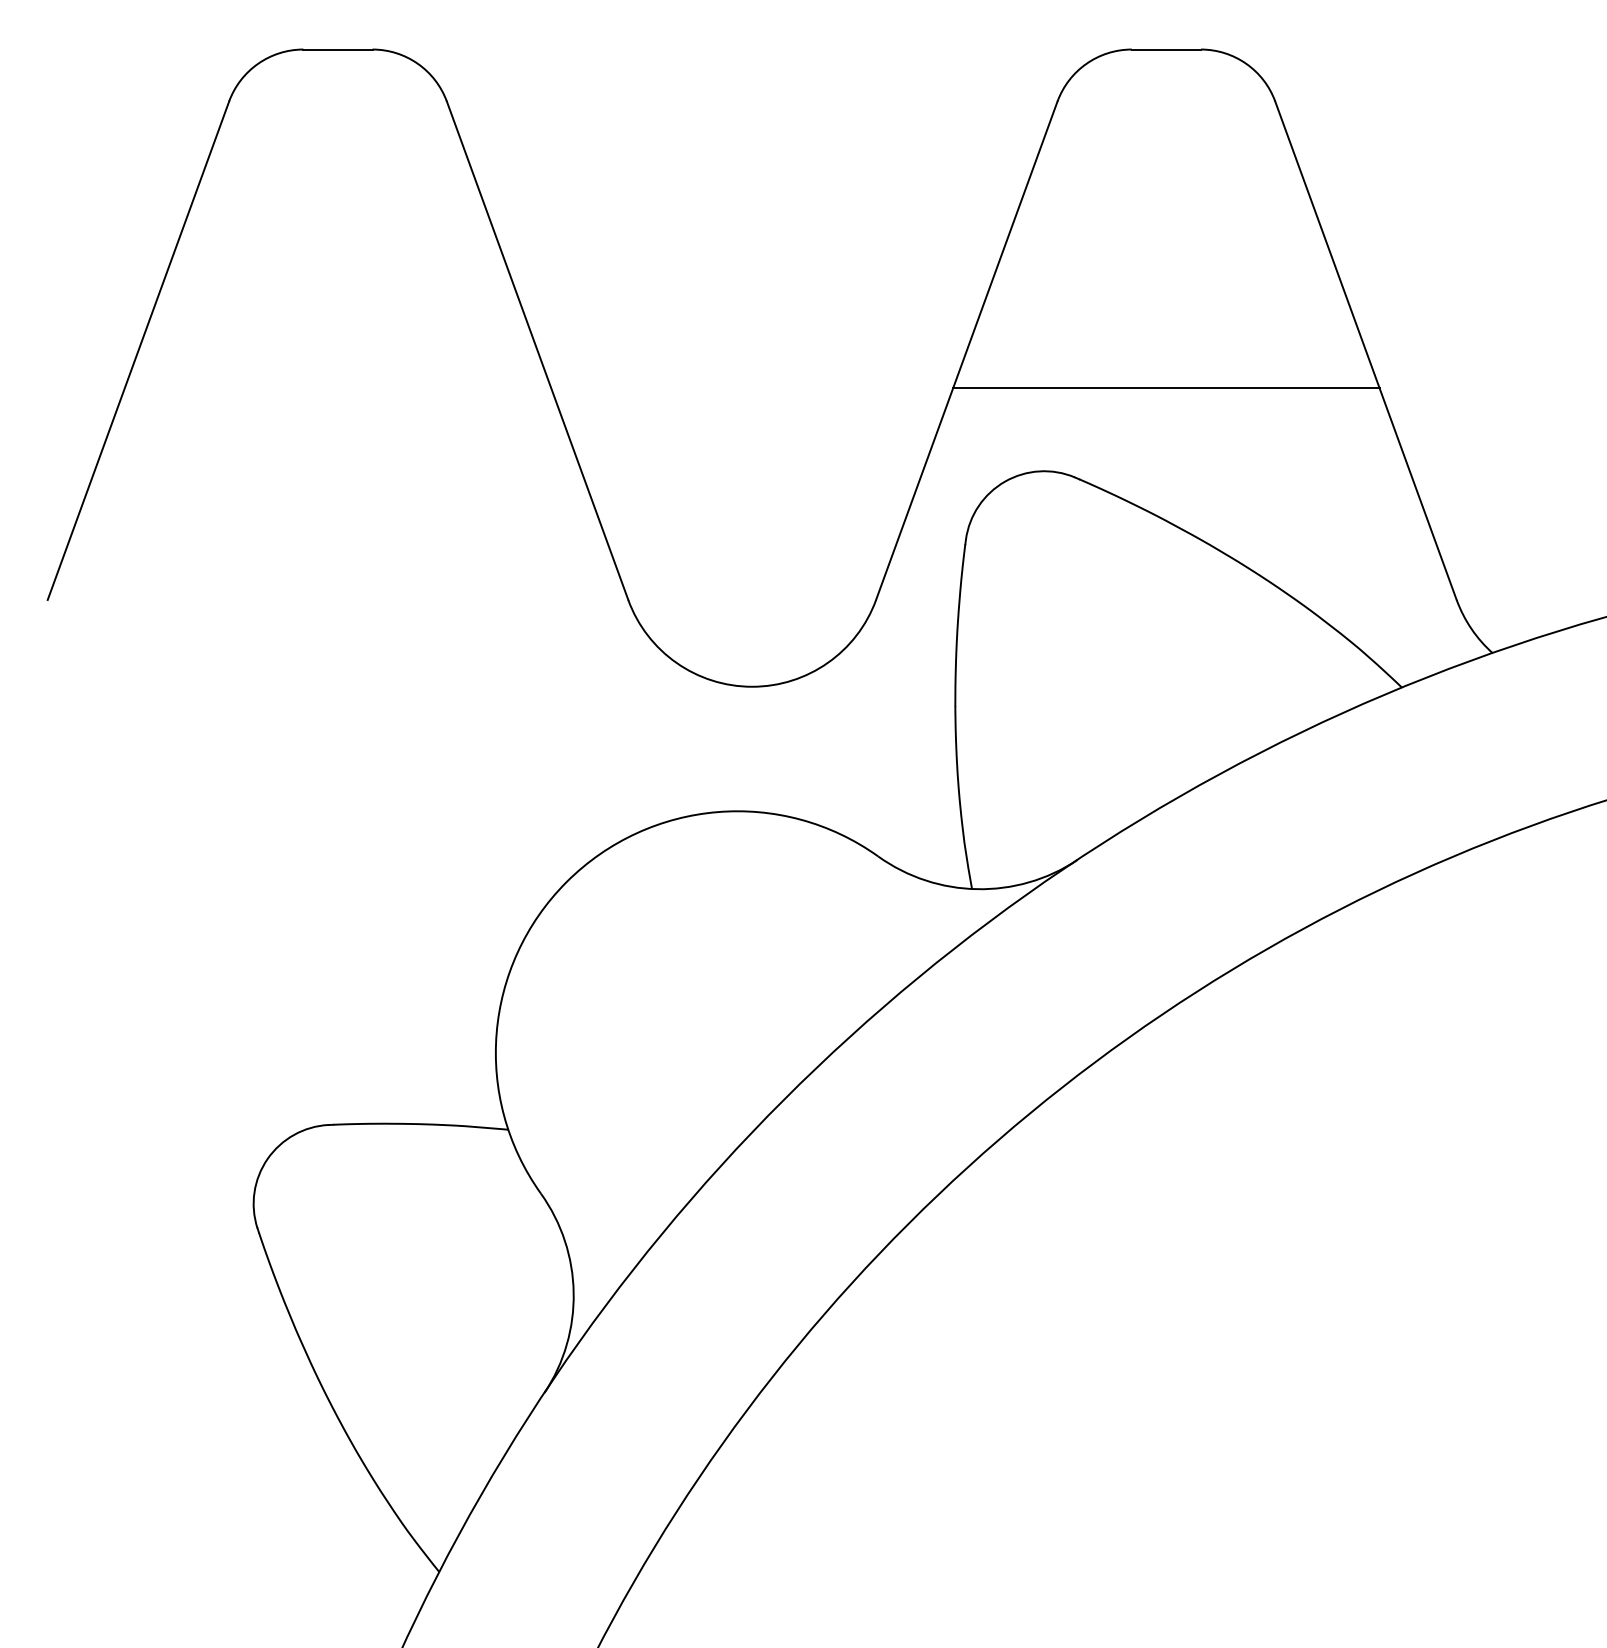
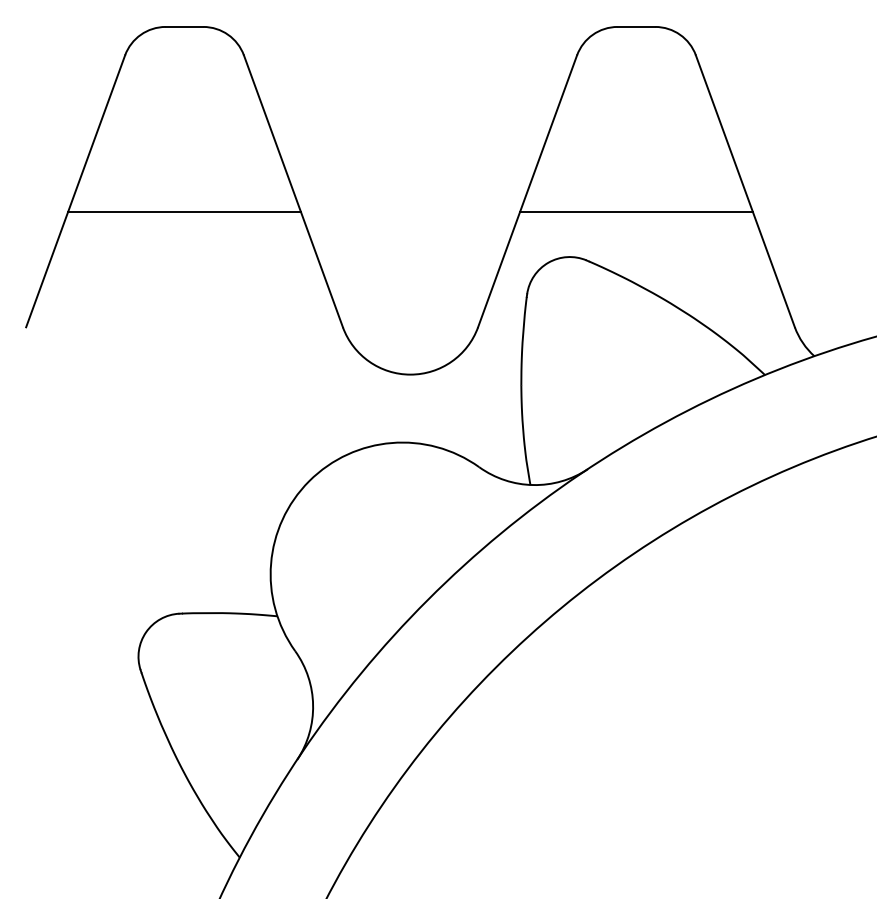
line: (337, 387) -> (184, 211), added

